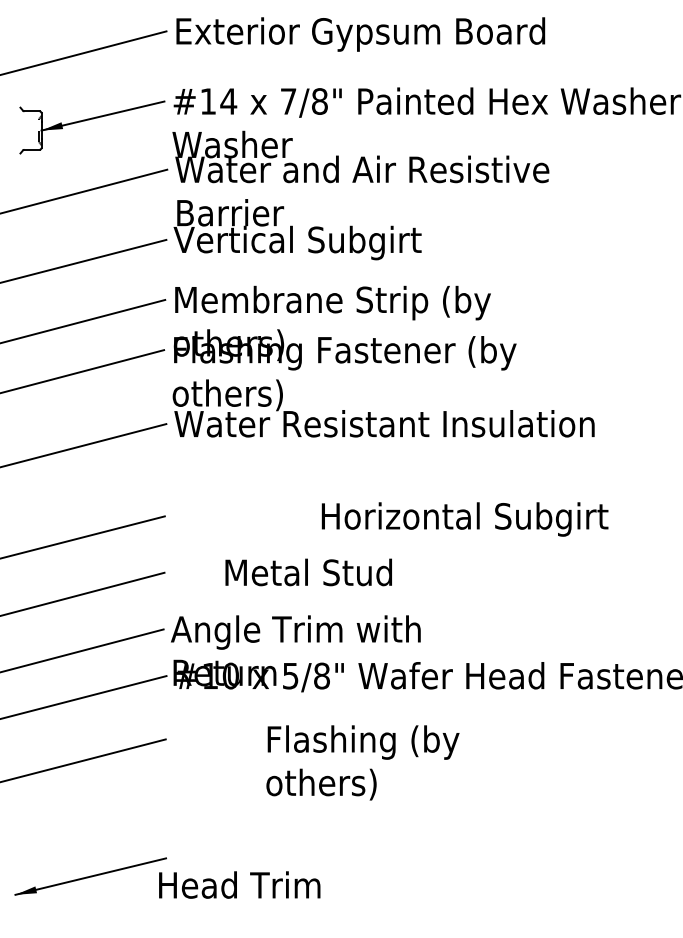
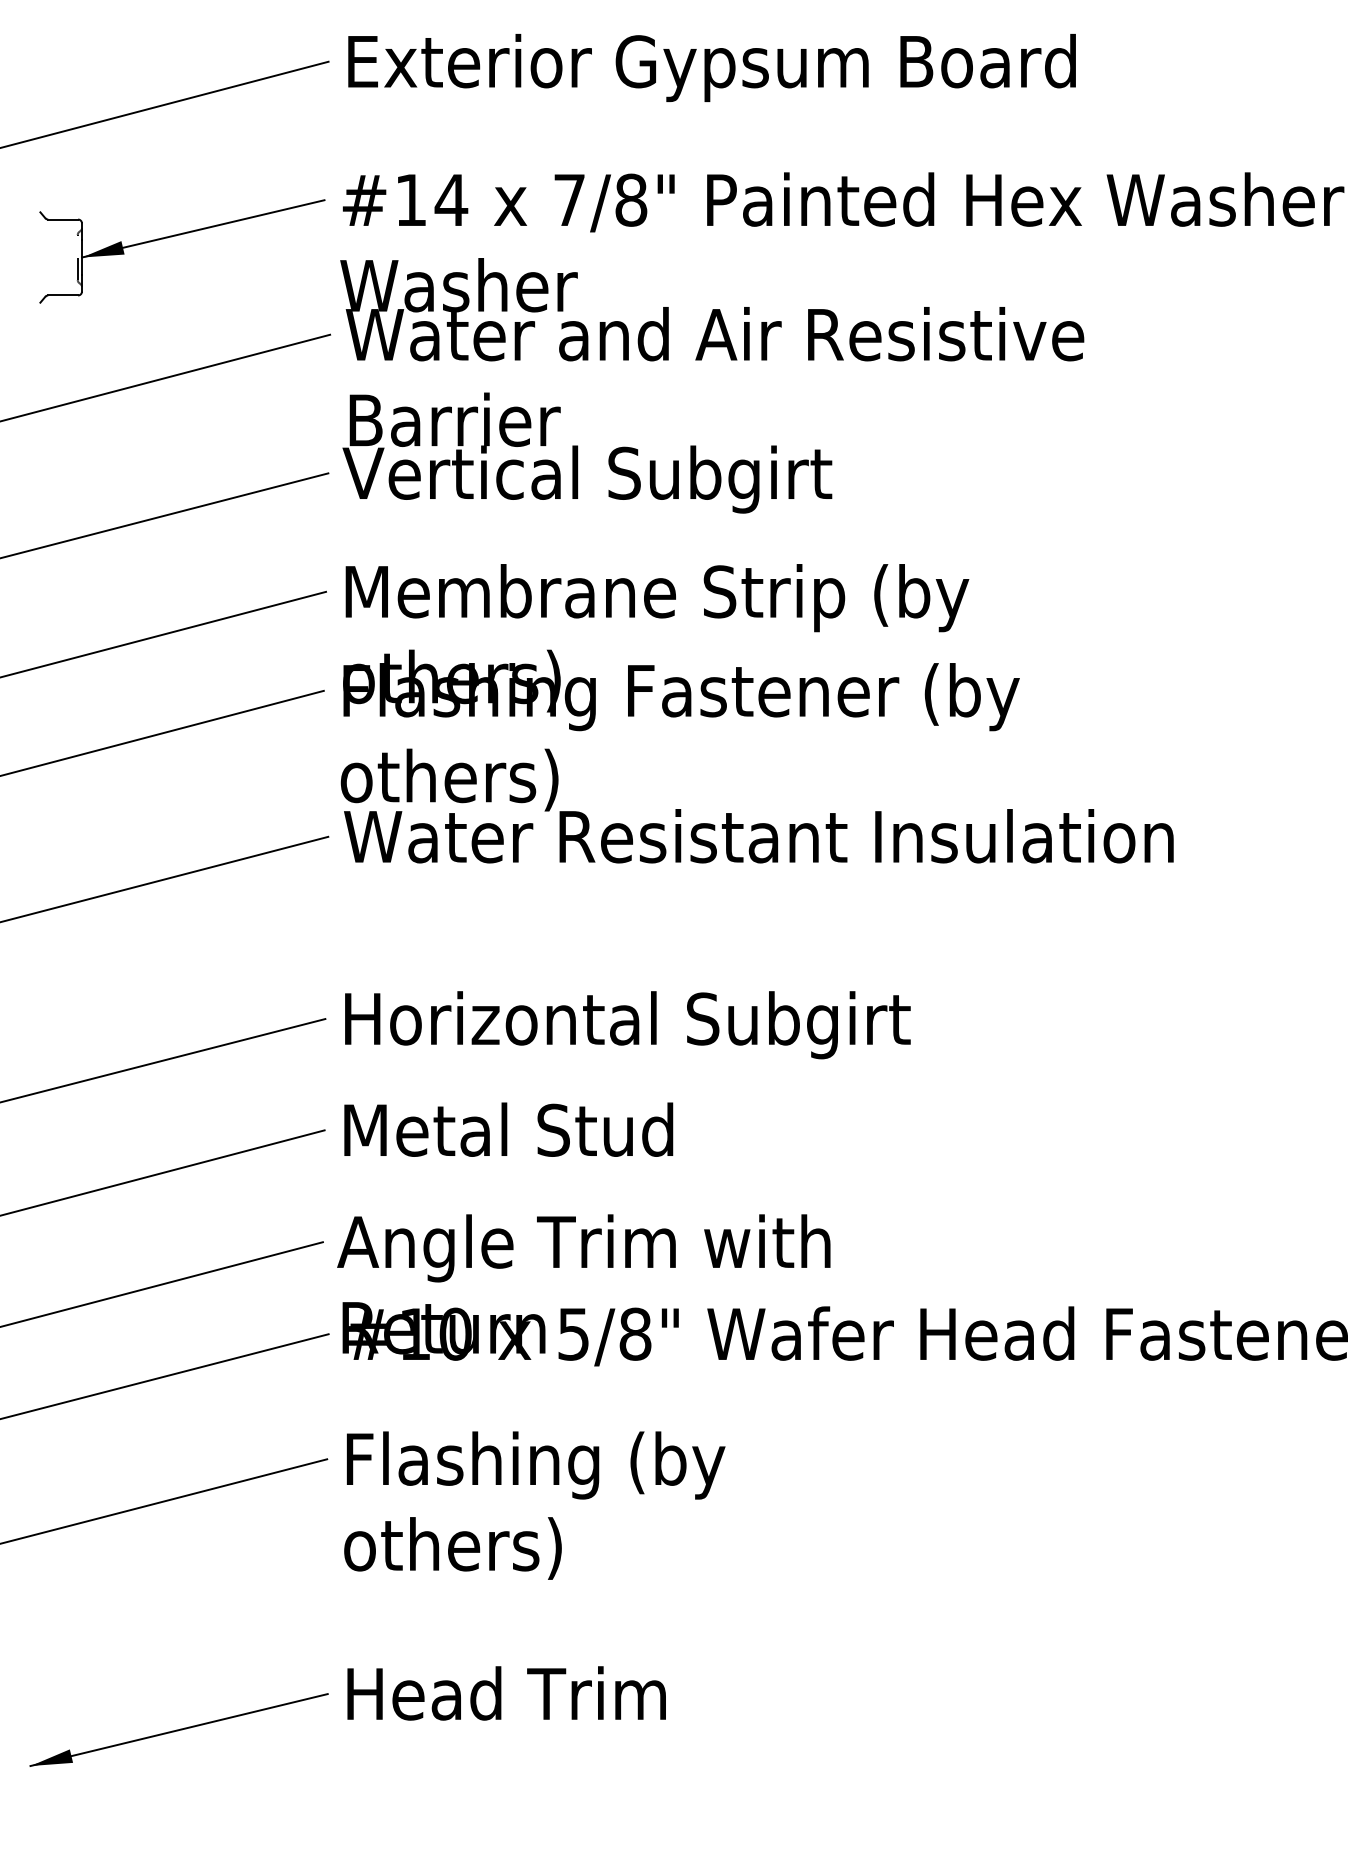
text: (464, 519) -> (626, 1025), moved
text: (308, 572) -> (508, 1129), moved
text: (362, 762) -> (533, 1504), moved
text: (239, 884) -> (506, 1692), moved

